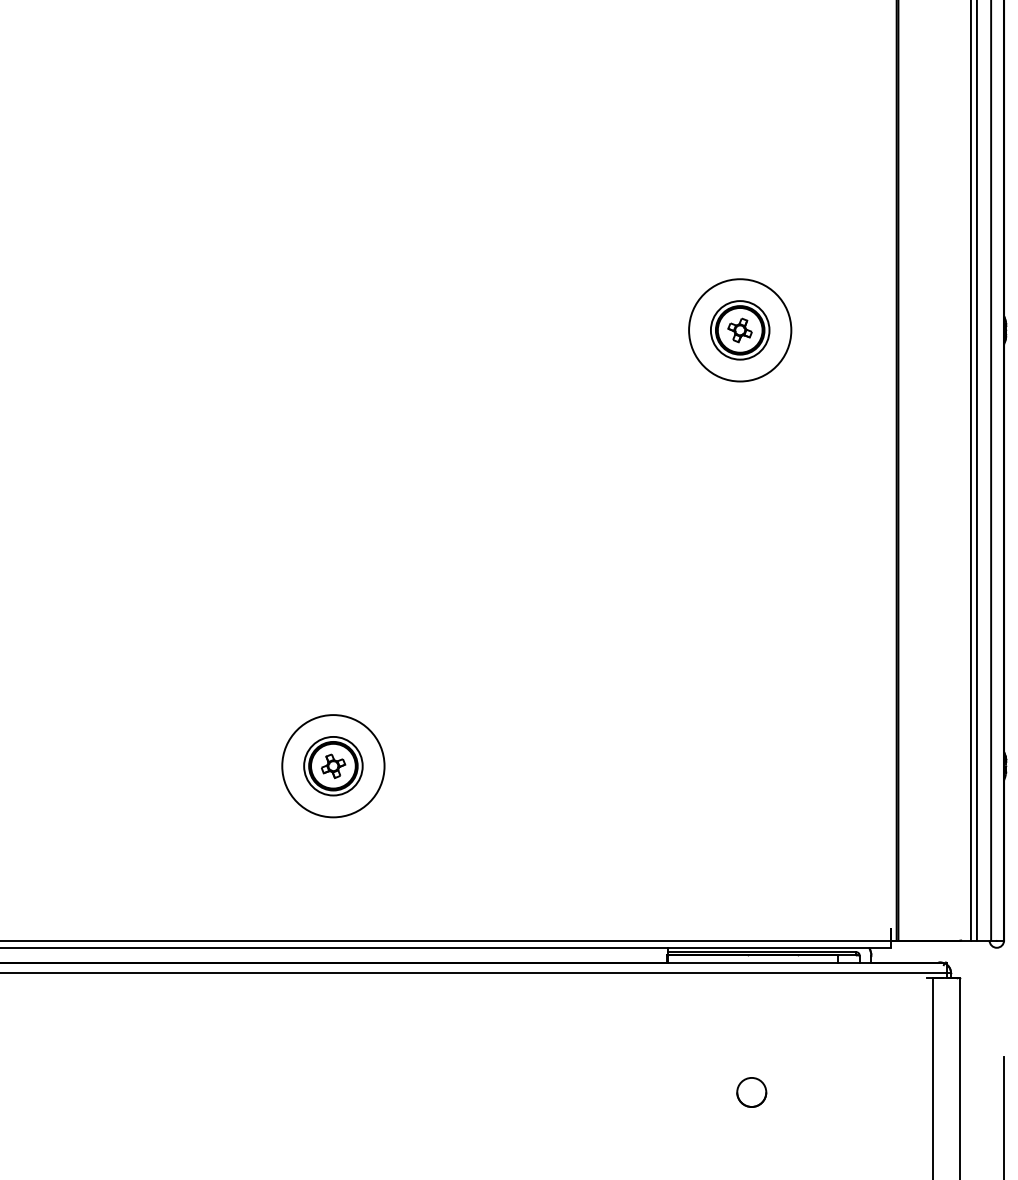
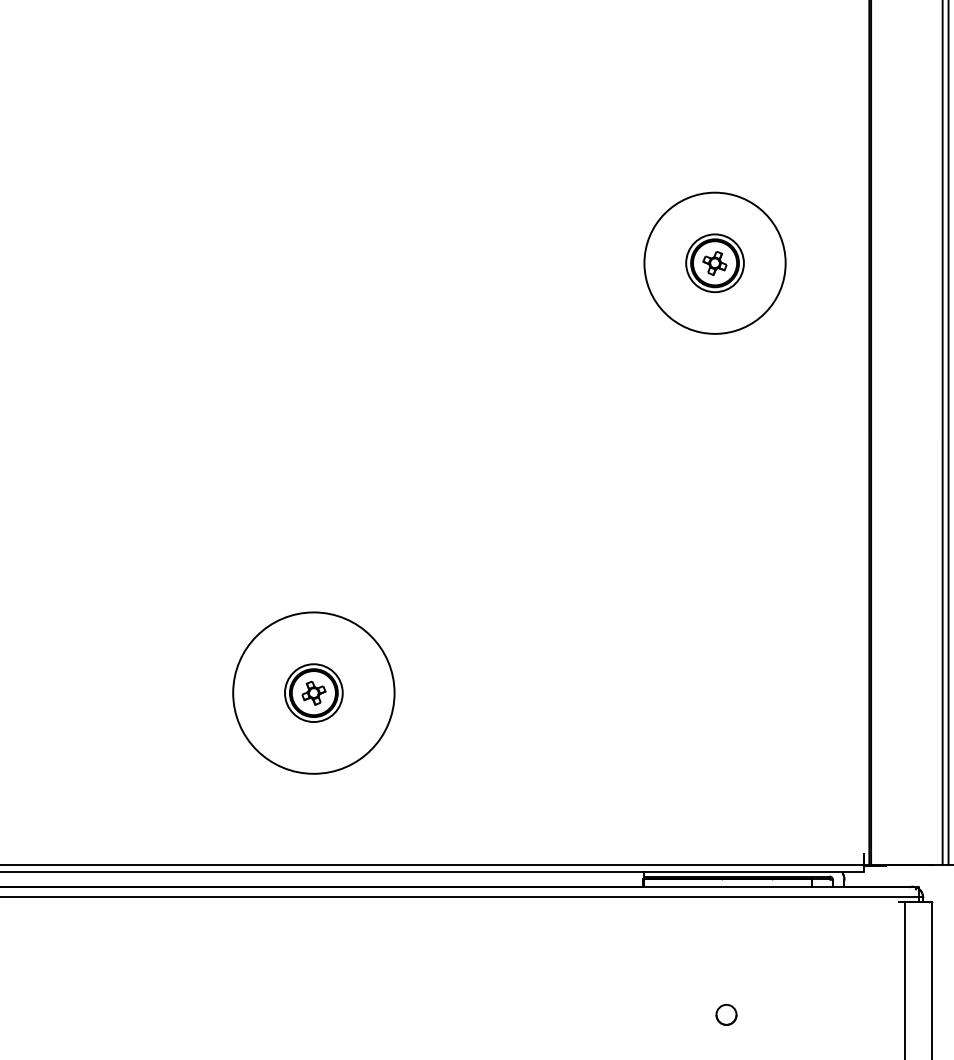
circle: (740, 330) -> (715, 263), size x1.4
circle: (333, 766) -> (313, 693), size x1.6
circle: (751, 1092) -> (726, 1014), size x0.7

